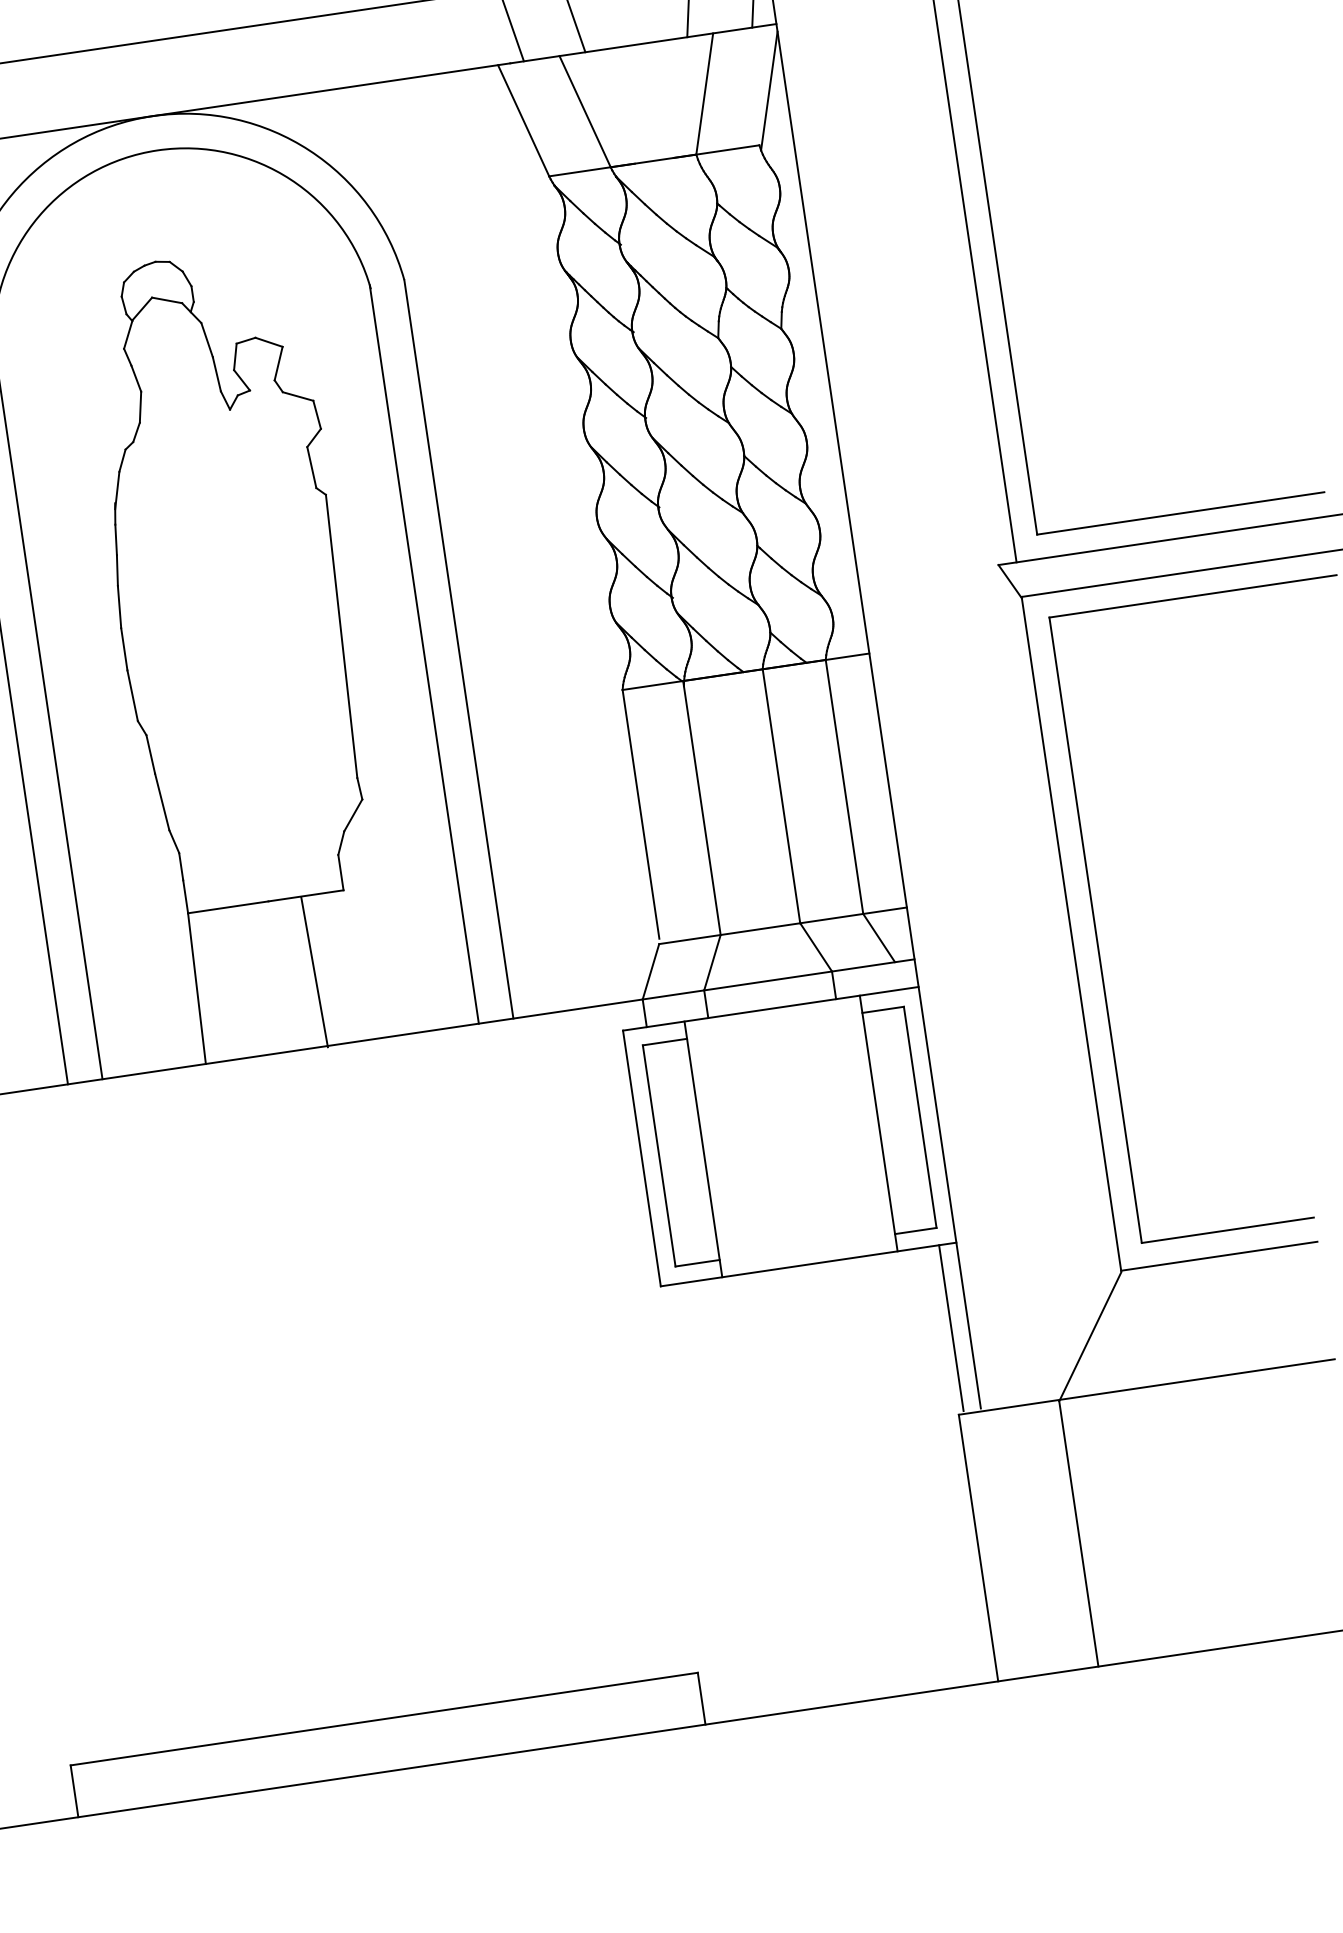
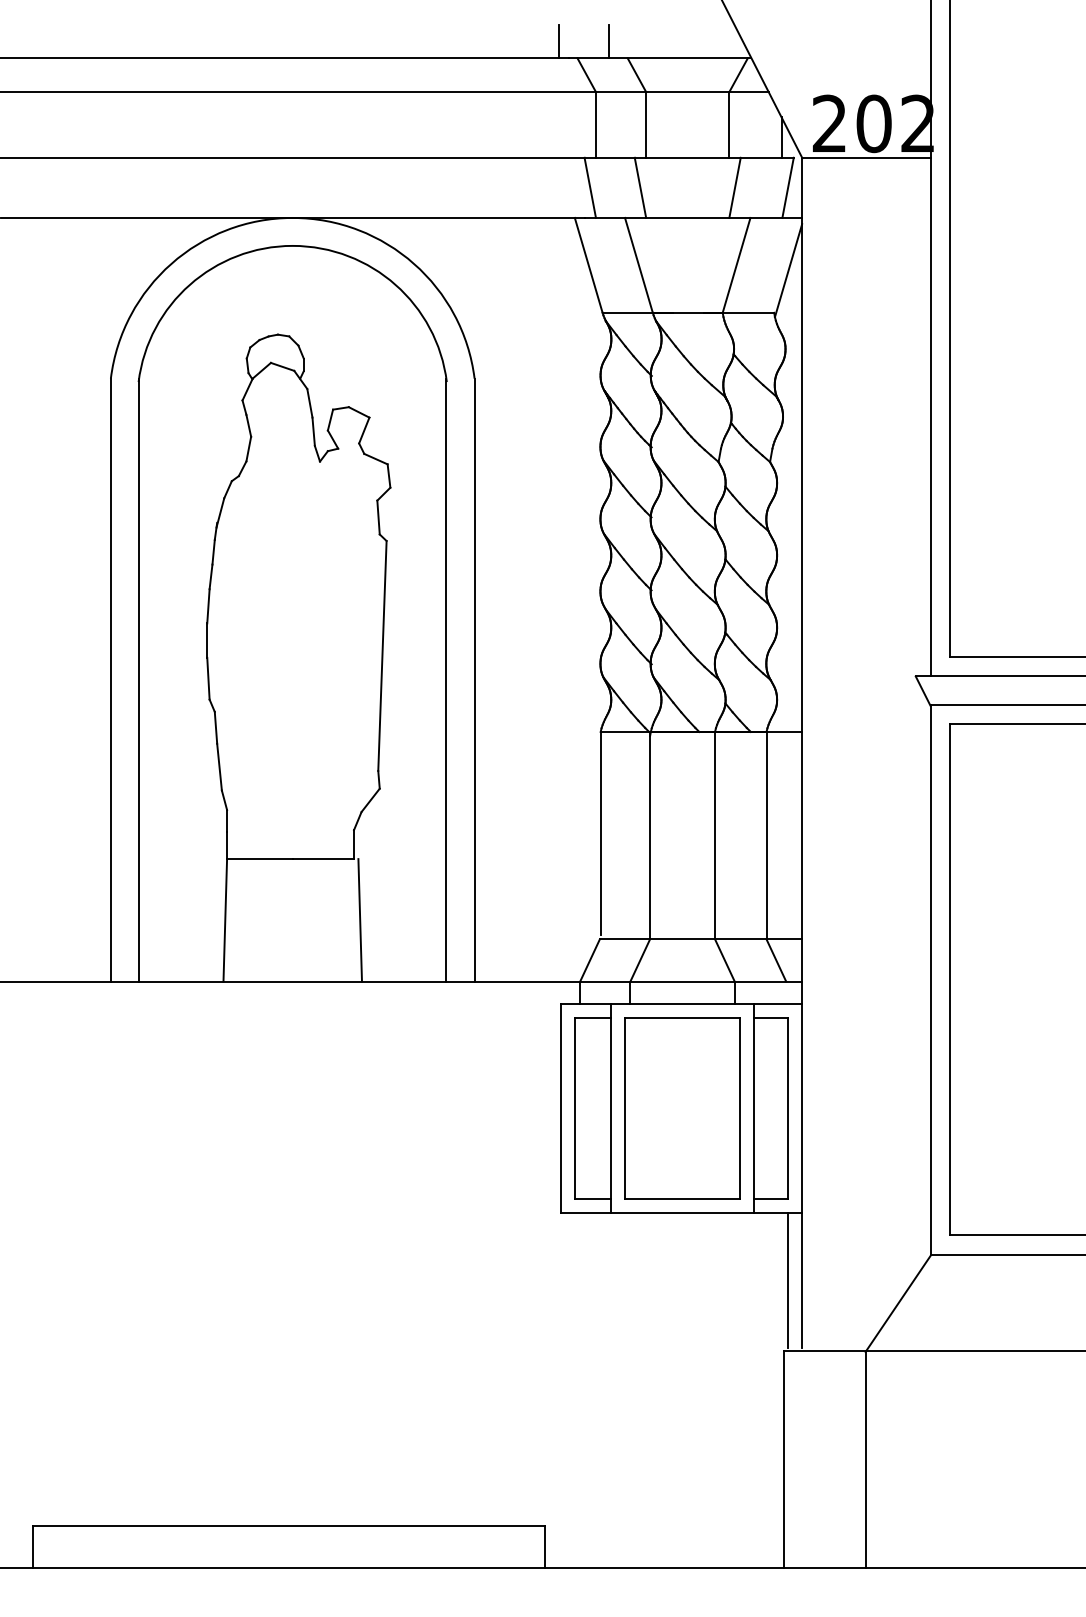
line: (315, 972) -> (360, 920), moved
part: (790, 1136) -> (682, 1108), added

